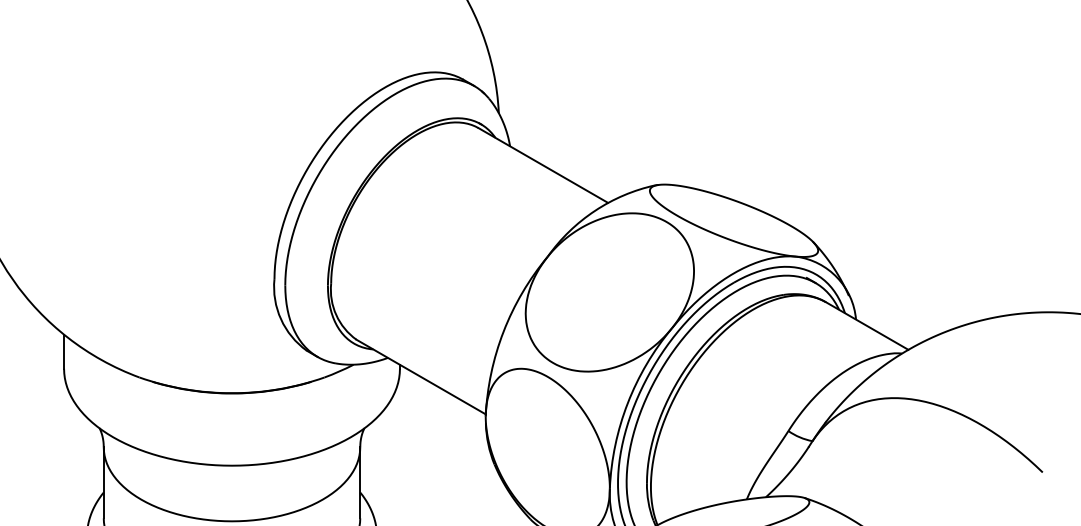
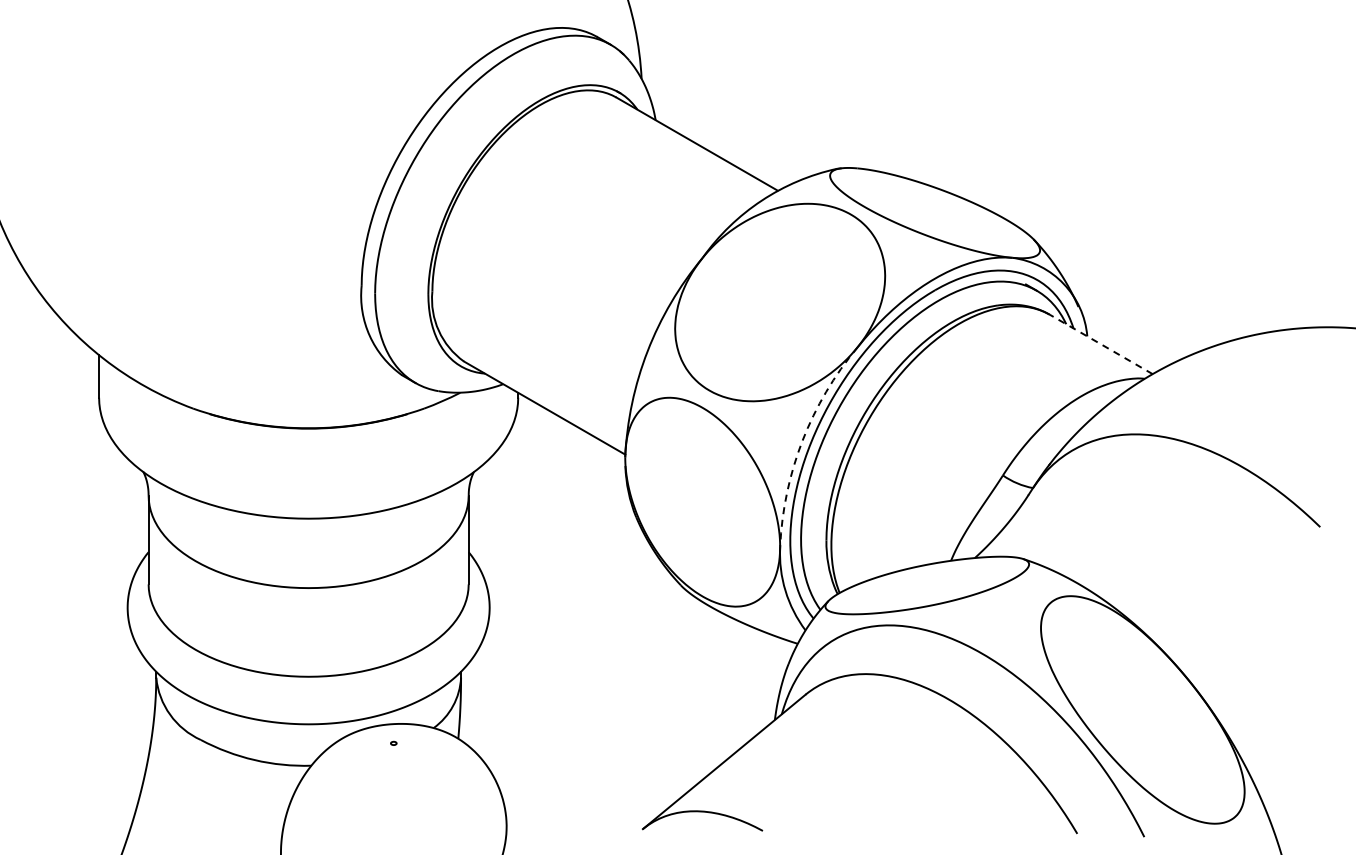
line: (866, 326) -> (1100, 344), solid -> dashed
arc: (627, 403) -> (802, 440), solid -> dashed

